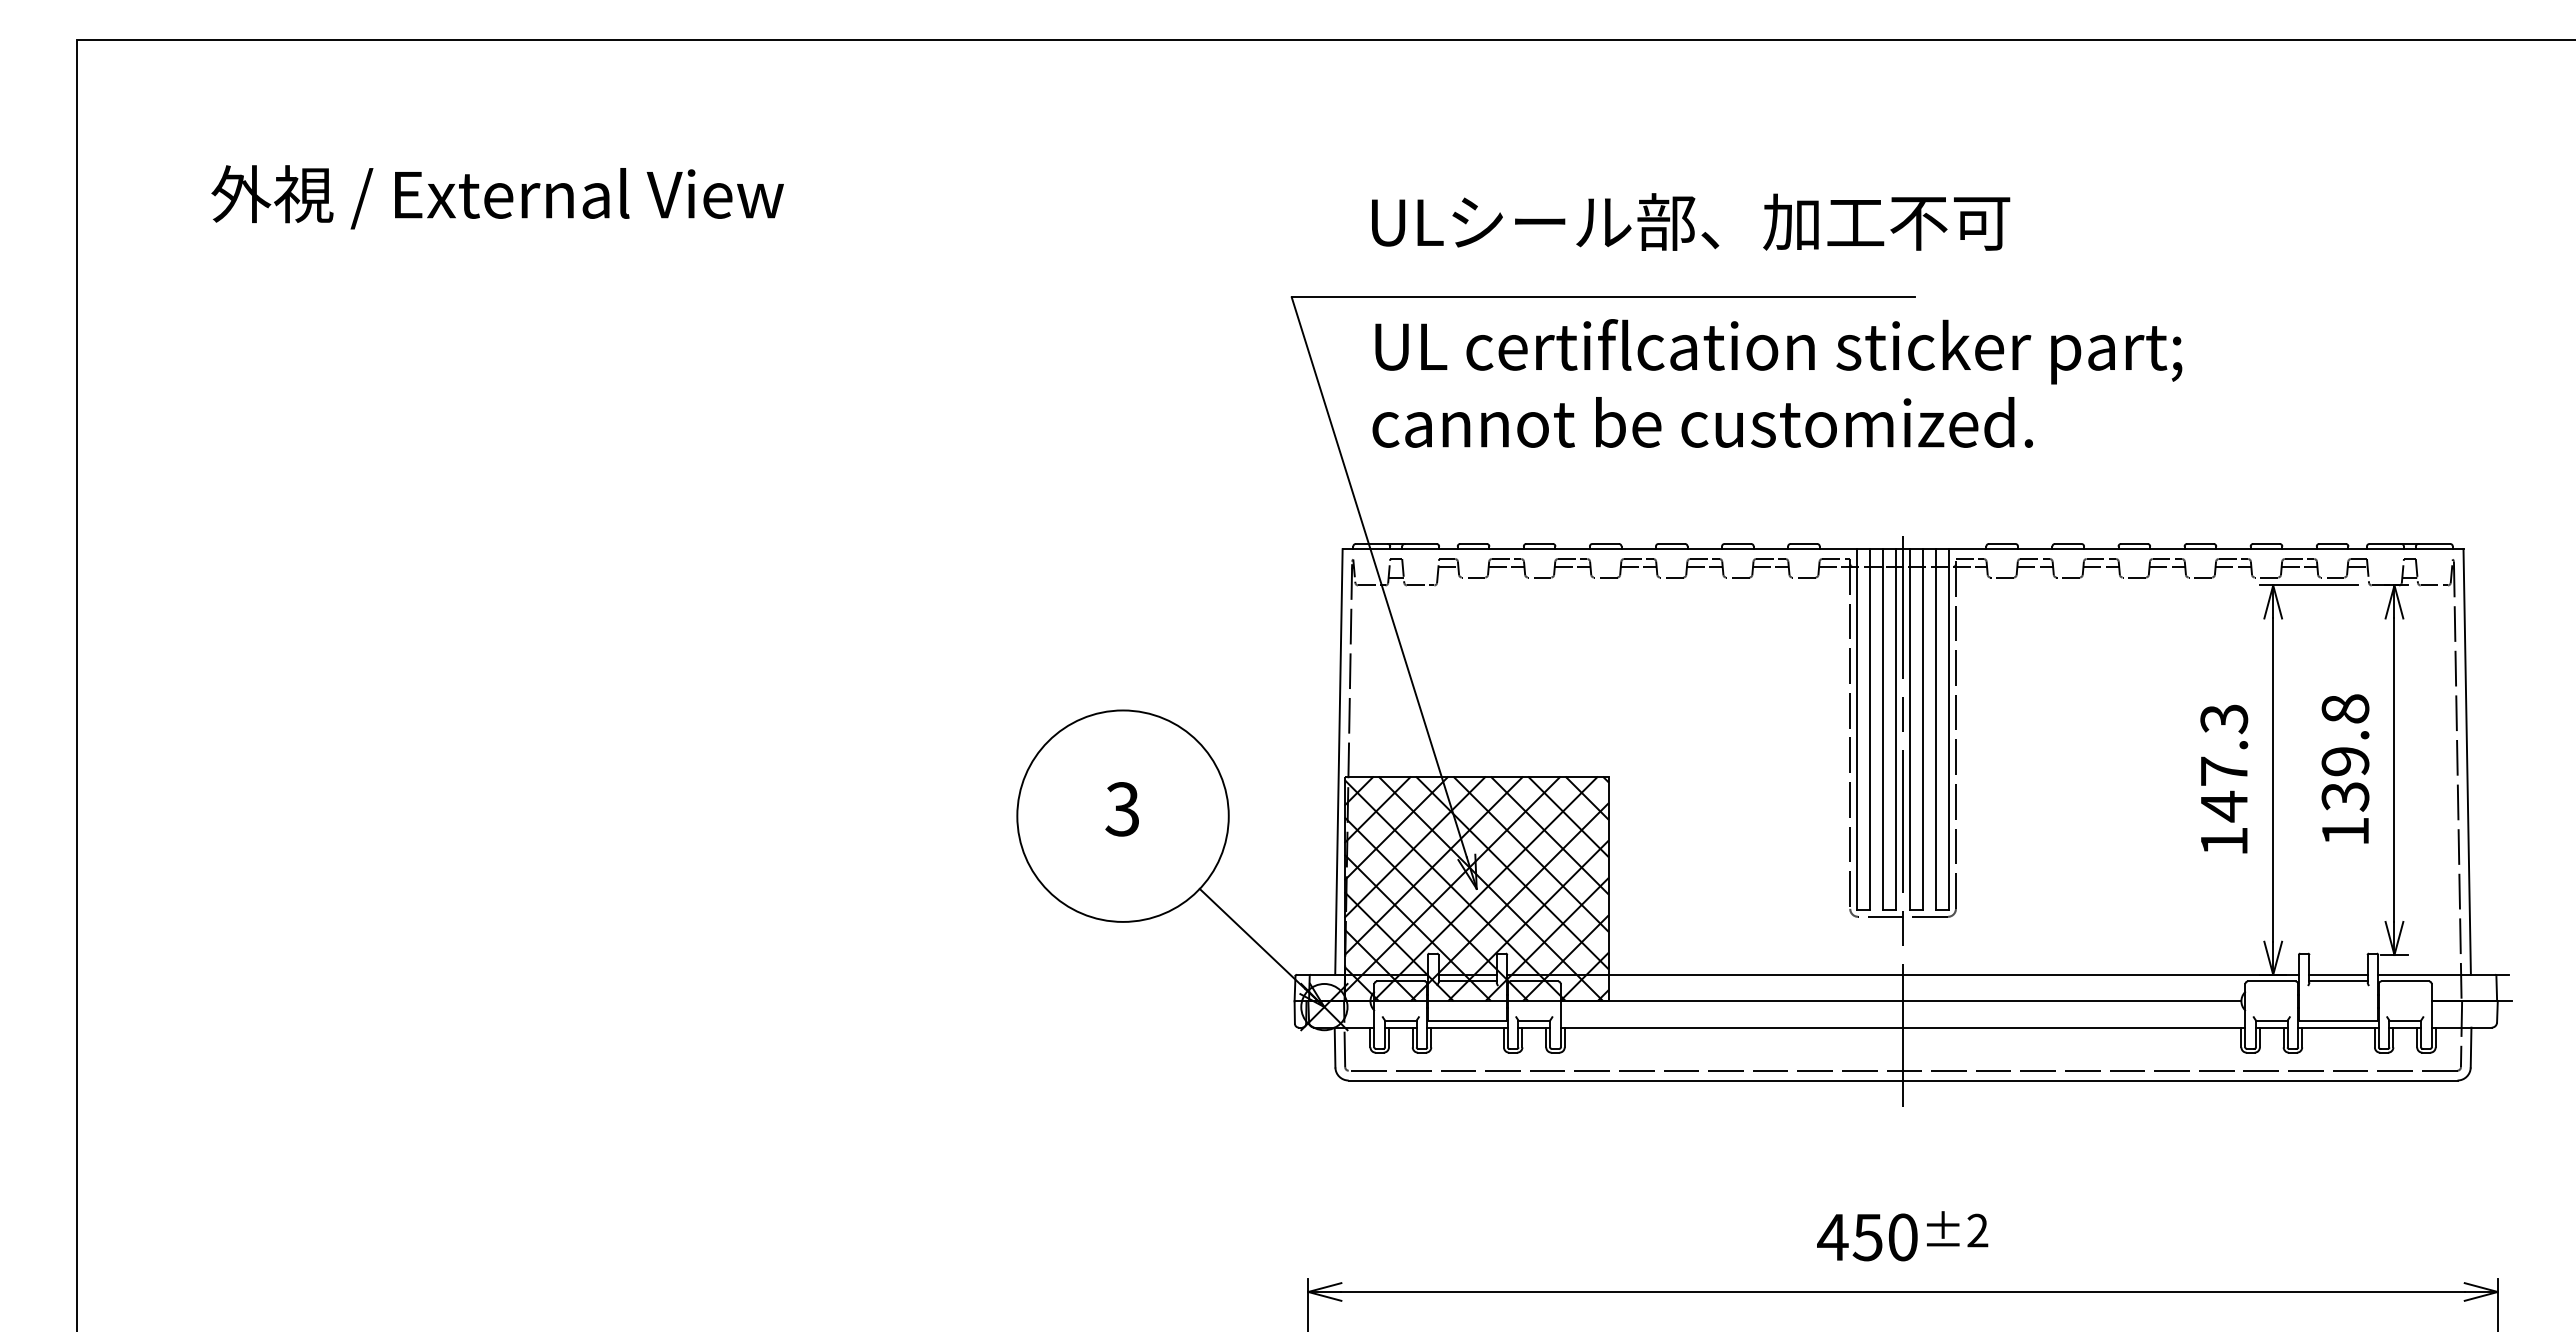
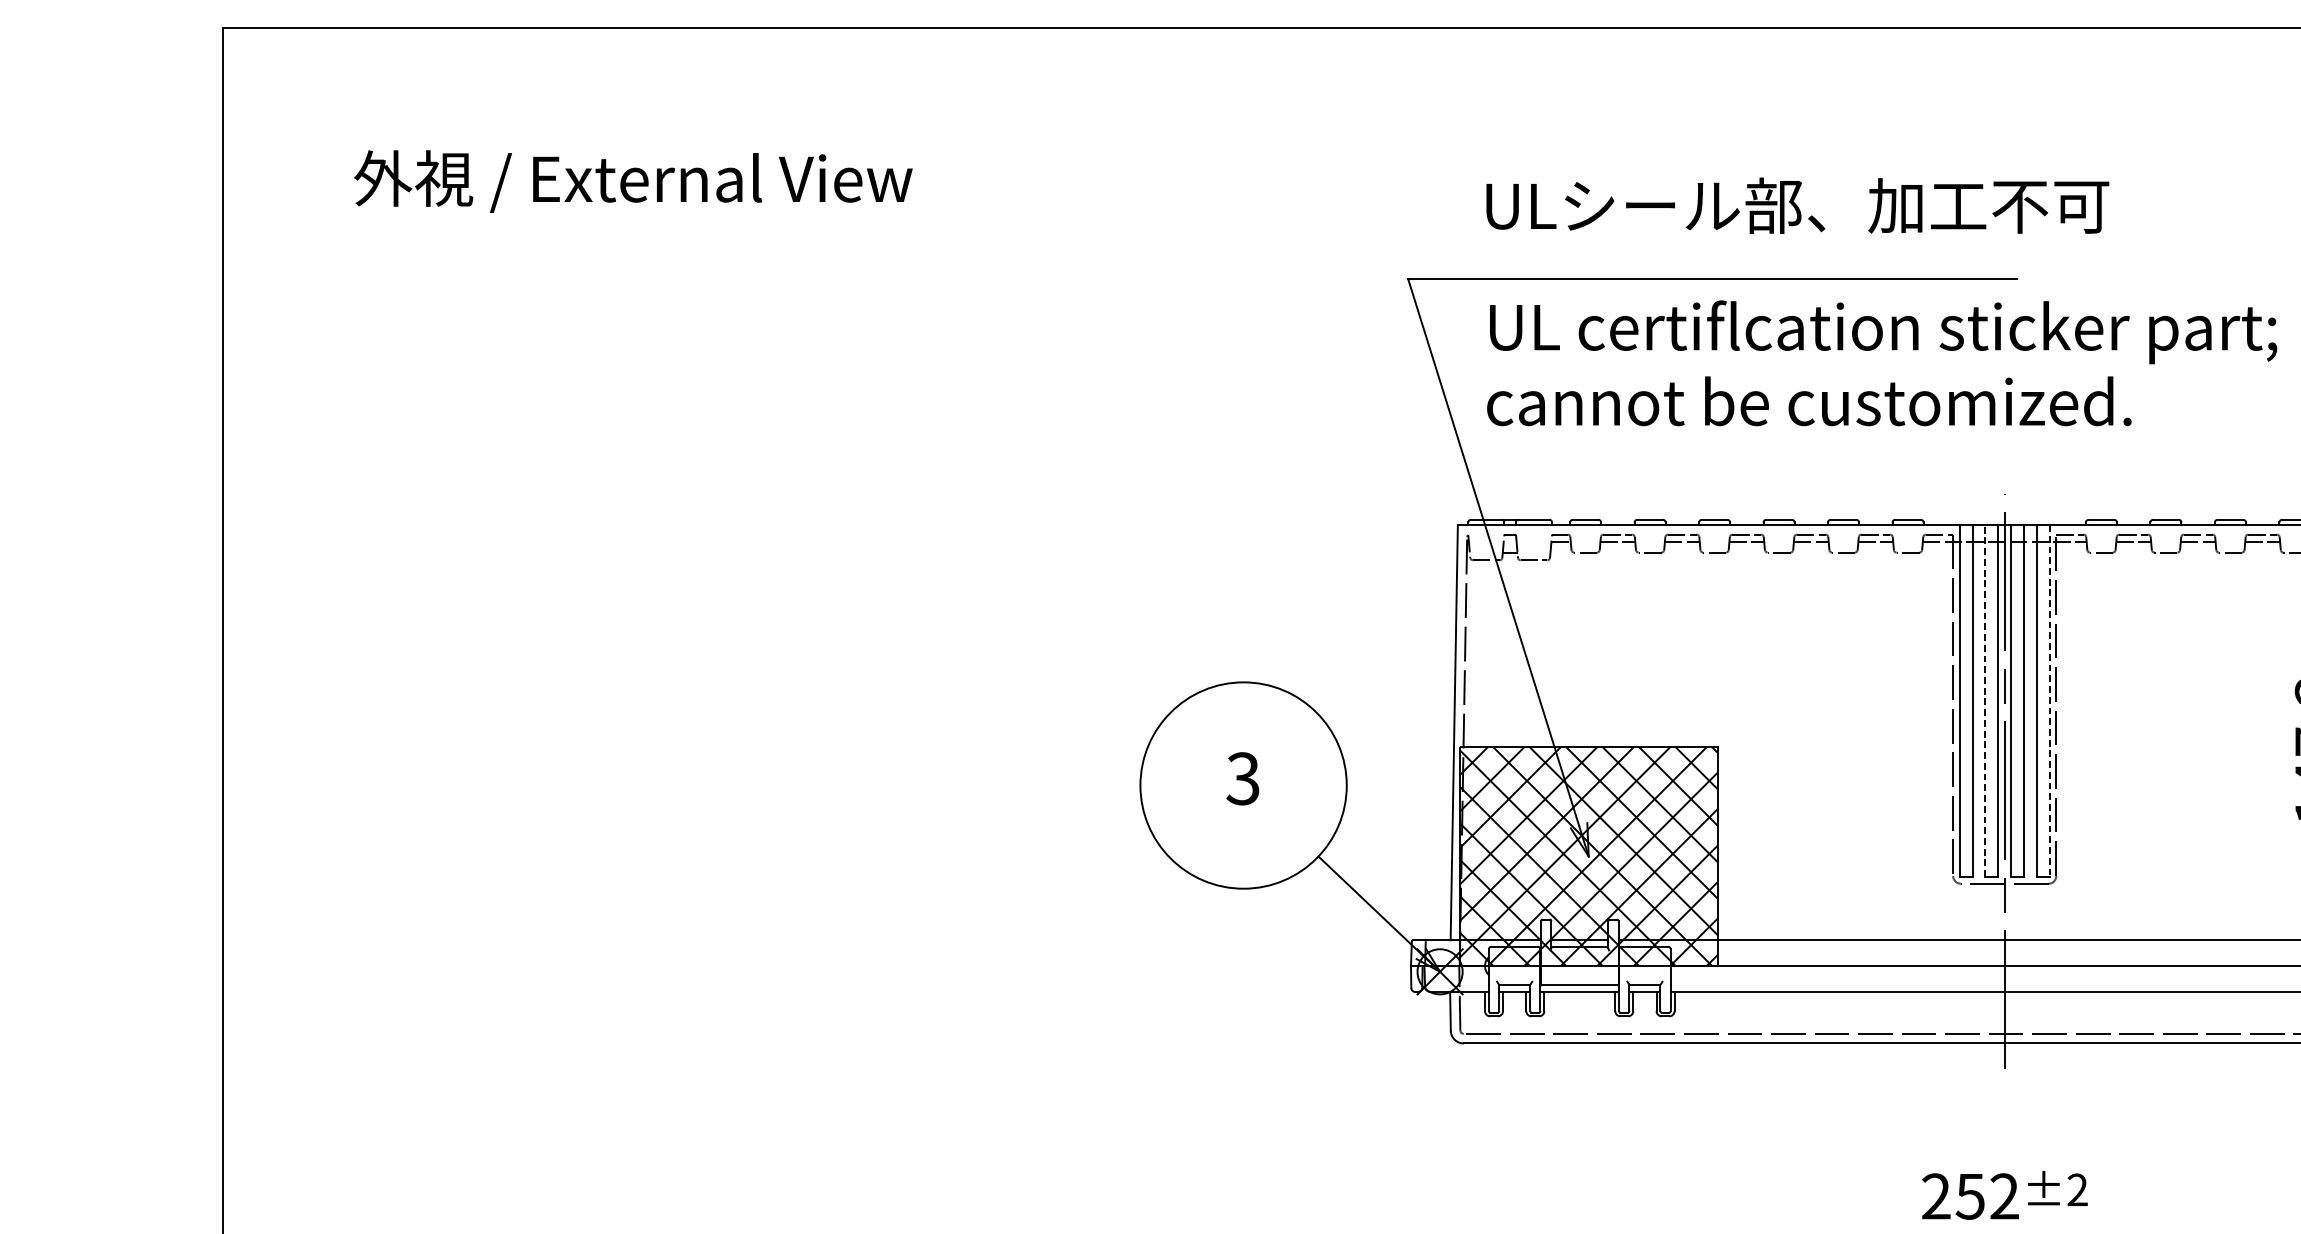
line: (1883, 729) -> (1985, 700), solid -> dashed
line: (1949, 730) -> (2050, 701), solid -> dashed
text: (1867, 1237) -> (1970, 1196), 450 -> 252

